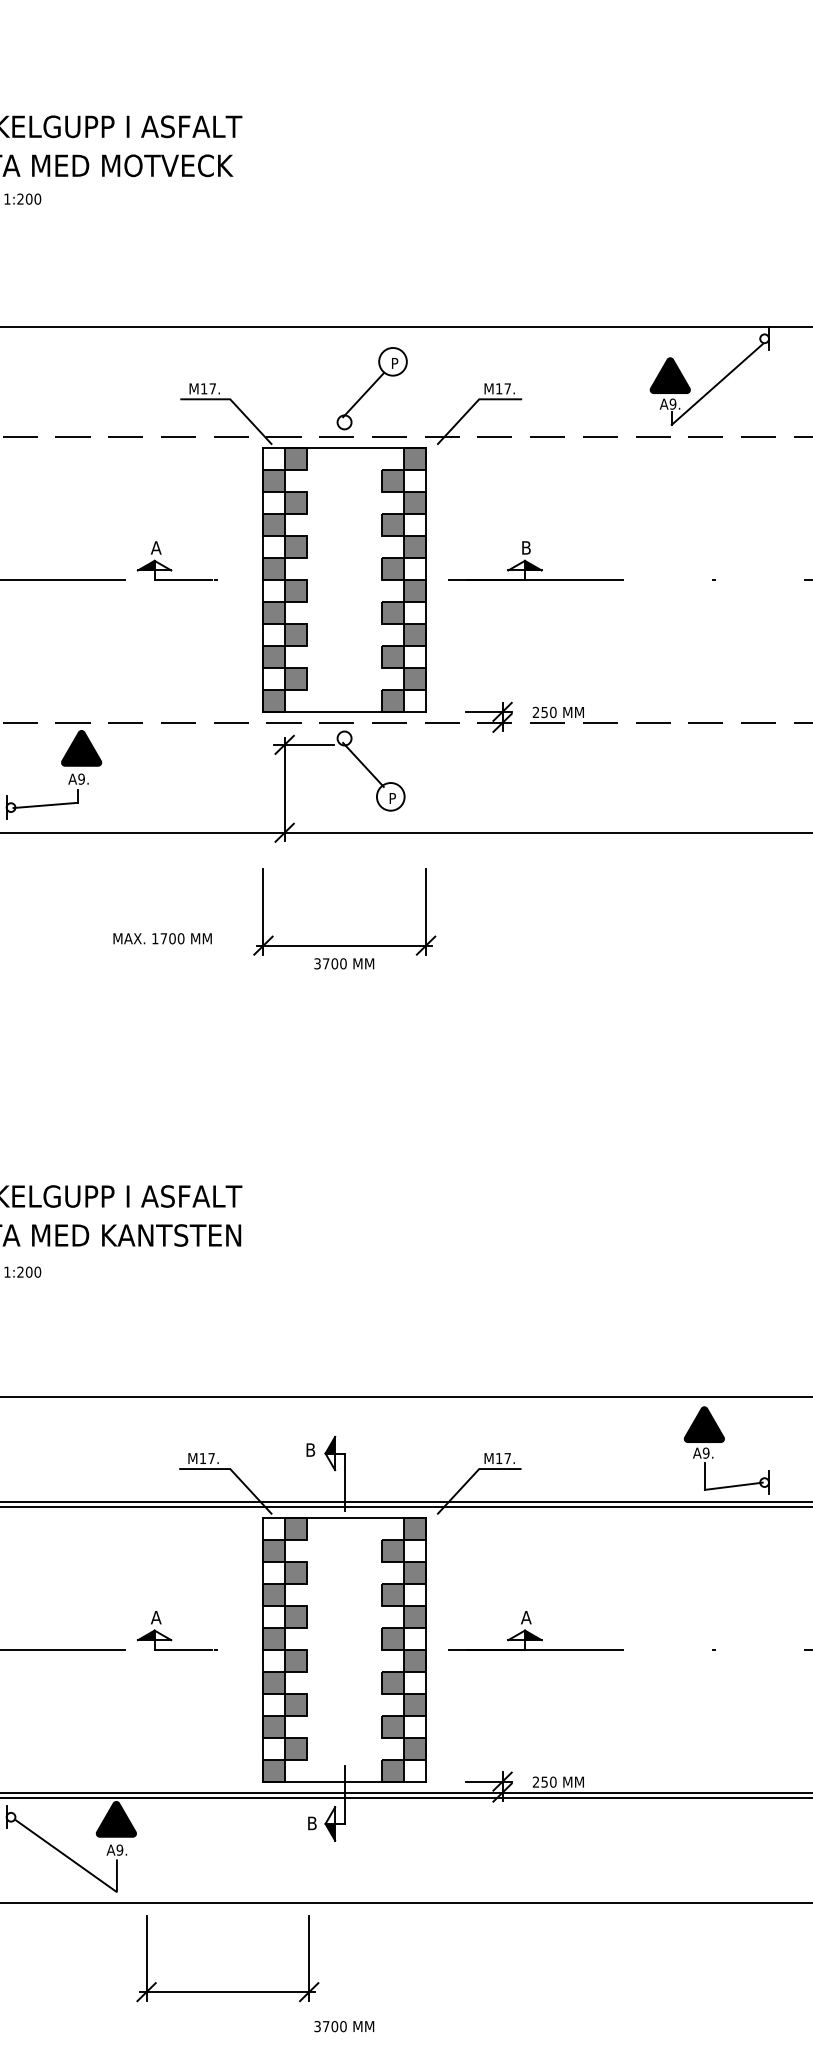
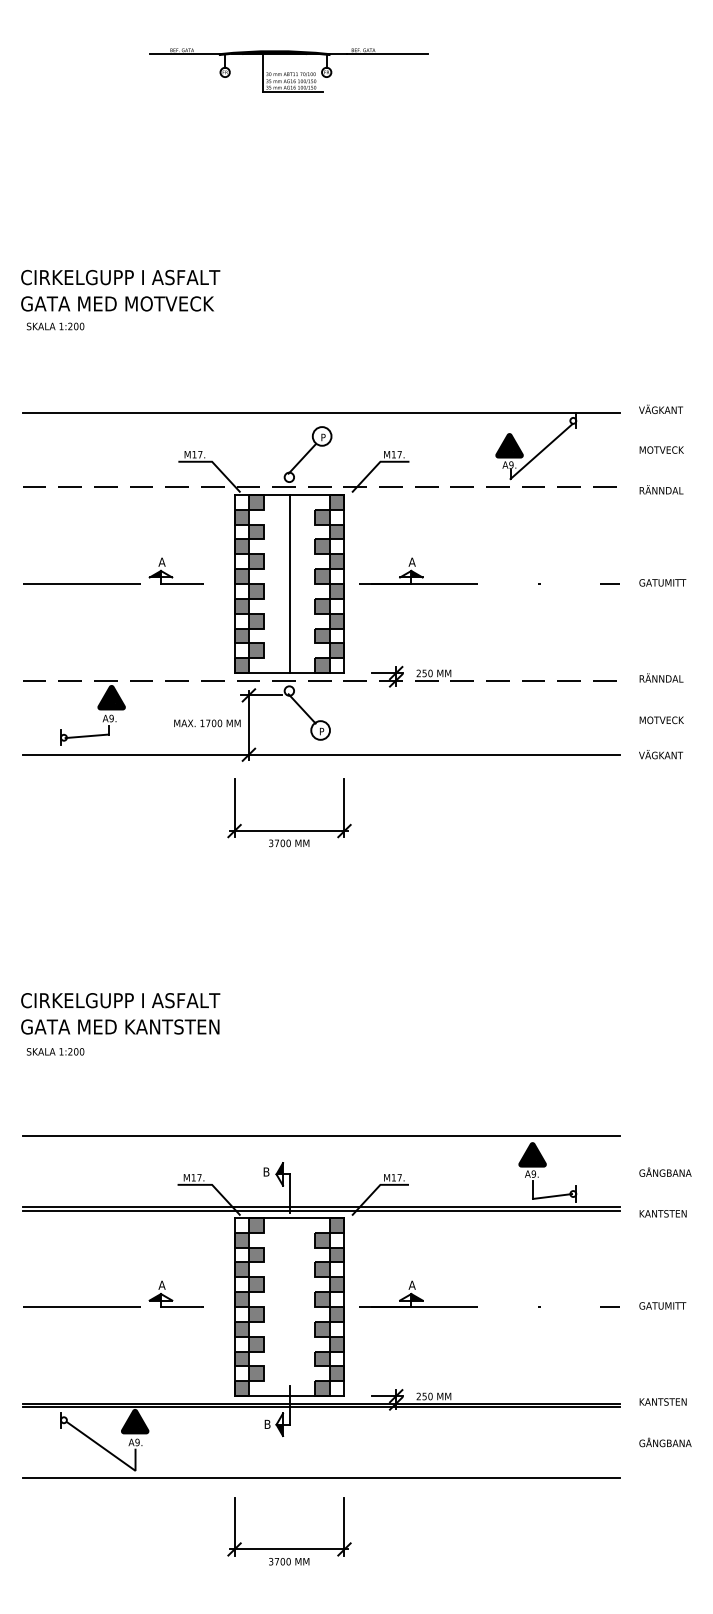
text: (525, 546) -> (411, 561), B -> A
line: (344, 579) -> (289, 583), added
text: (162, 938) -> (207, 723), moved
part: (227, 1990) -> (289, 1548), moved

